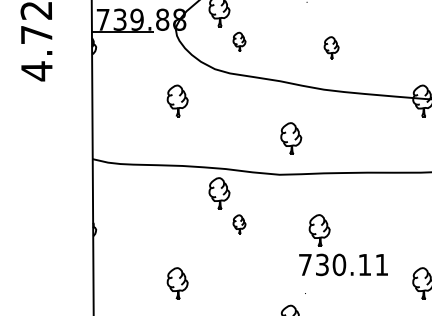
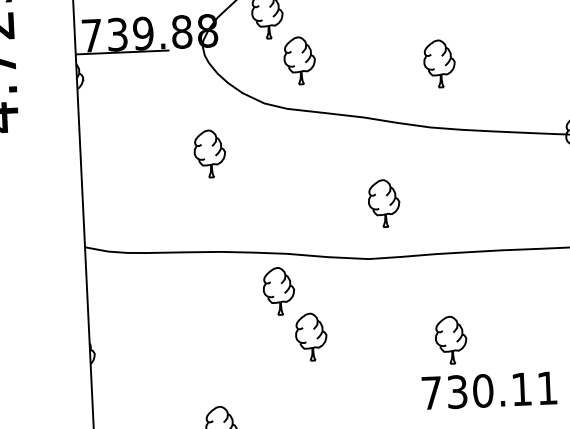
part: (239, 41) -> (299, 59), size x1.67
part: (331, 47) -> (439, 63), size x1.43
part: (239, 224) -> (311, 336), size x1.67
part: (340, 253) -> (484, 373), moved

